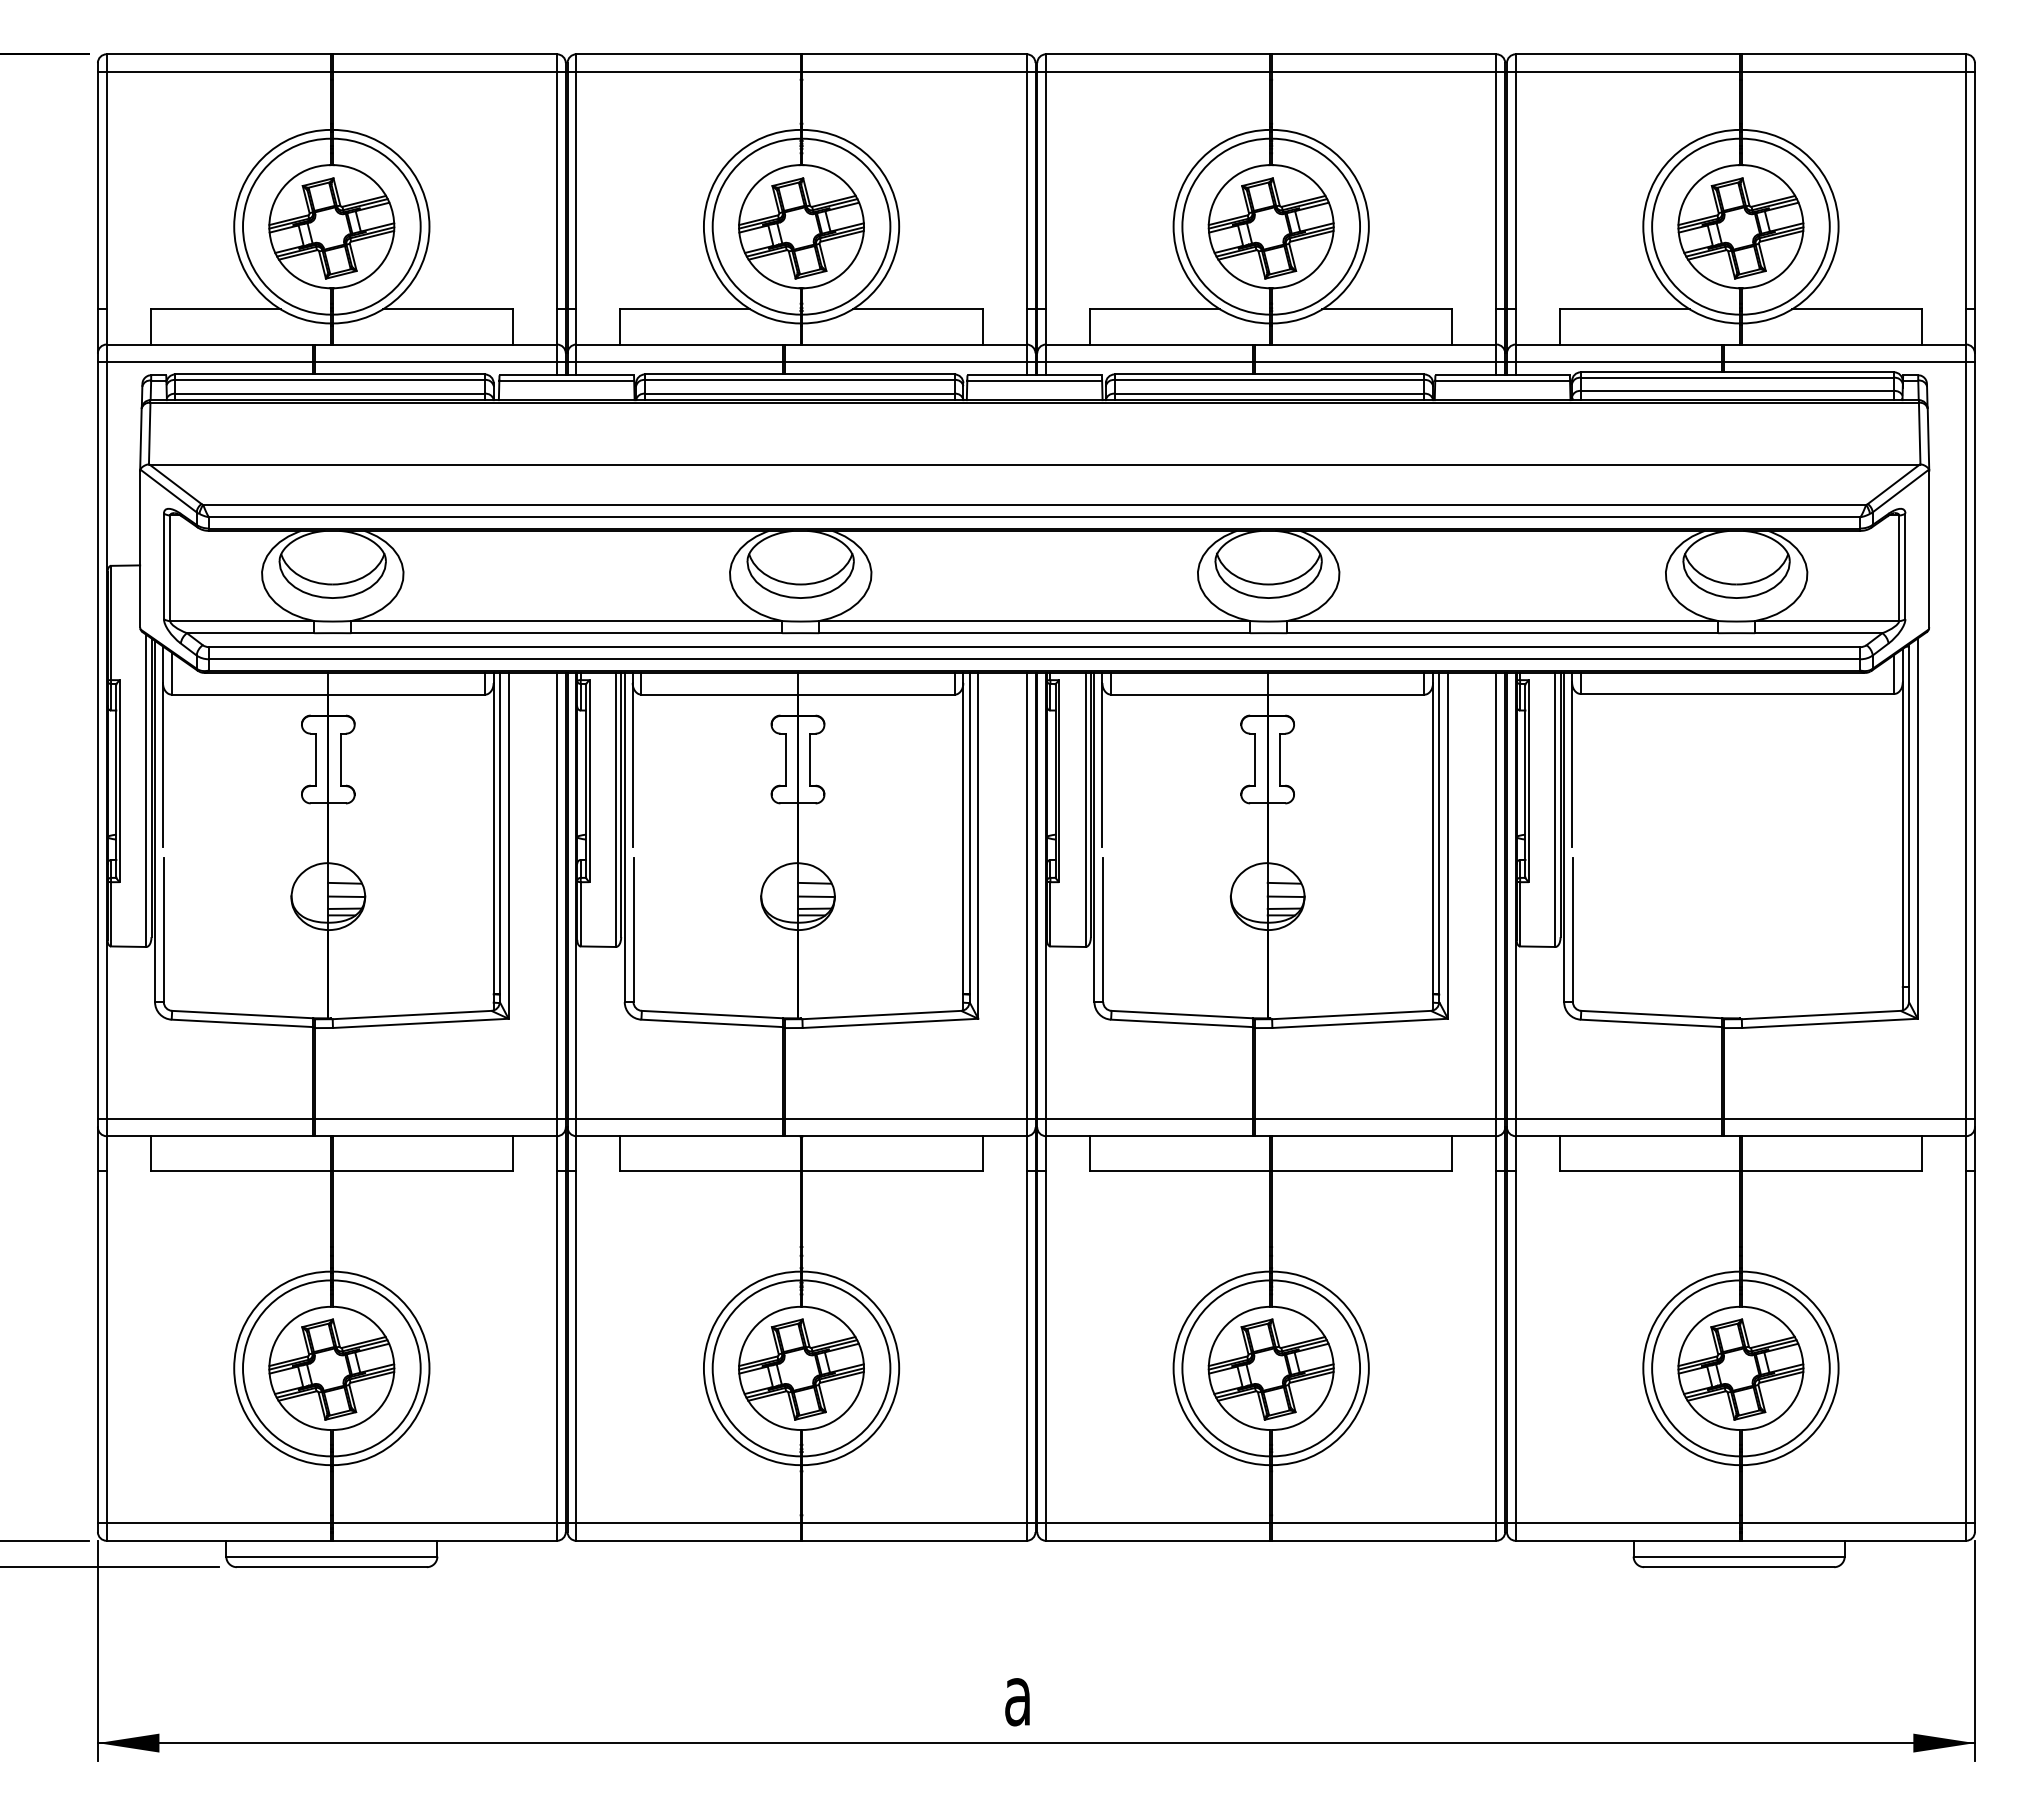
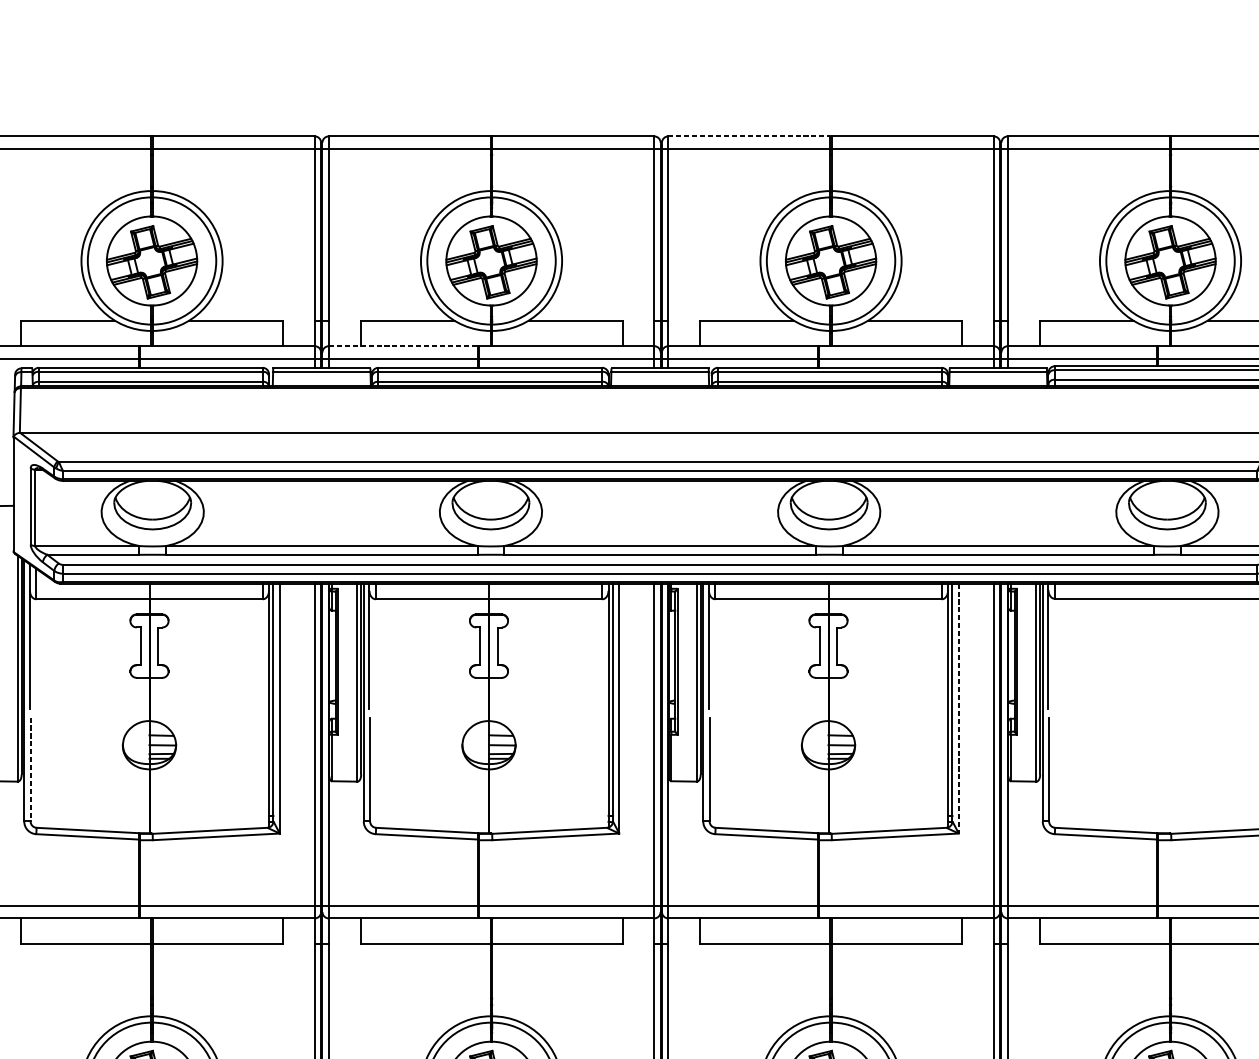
line: (1158, 54) -> (749, 136), solid -> dashed
line: (680, 344) -> (404, 346), solid -> dashed
line: (1448, 845) -> (959, 708), solid -> dashed
line: (163, 930) -> (30, 769), solid -> dashed

